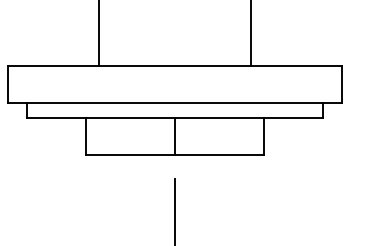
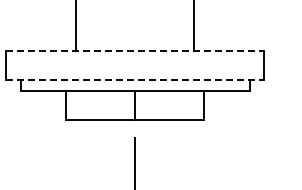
line: (175, 66) -> (135, 51), solid -> dashed
line: (175, 102) -> (135, 79), solid -> dashed

